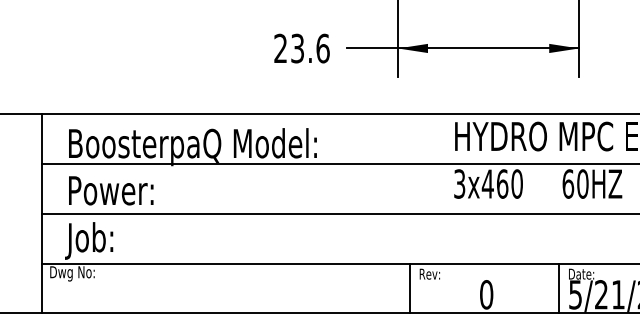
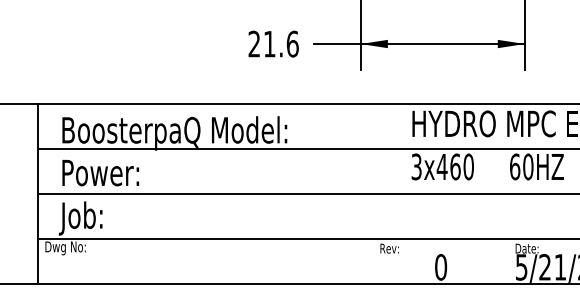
text: (297, 47) -> (269, 43), 23.6 -> 21.6
line: (411, 288) -> (372, 261), removed
line: (558, 288) -> (506, 261), removed

